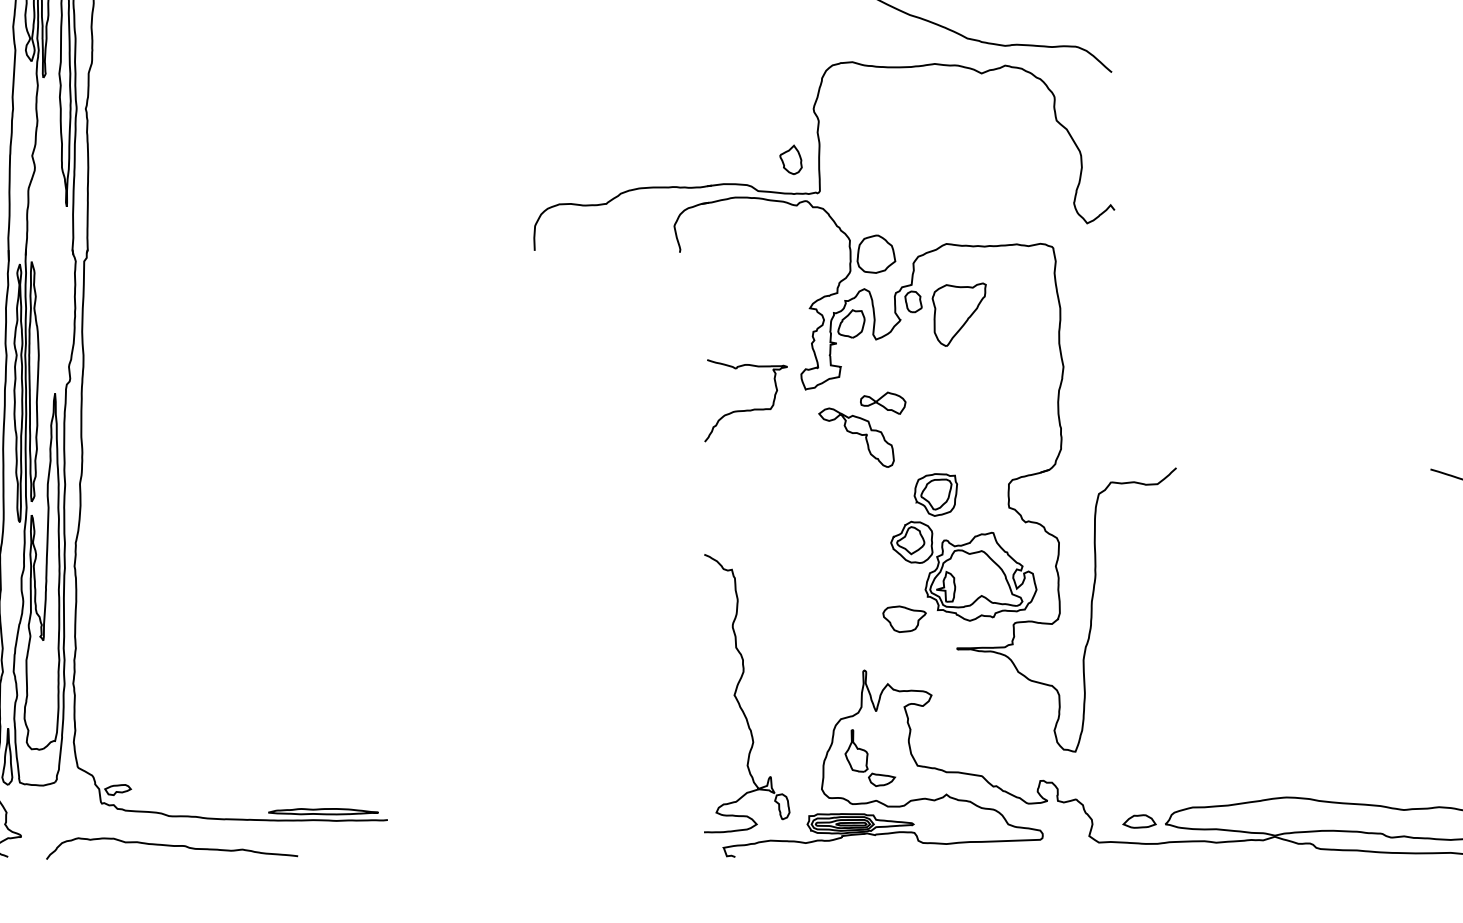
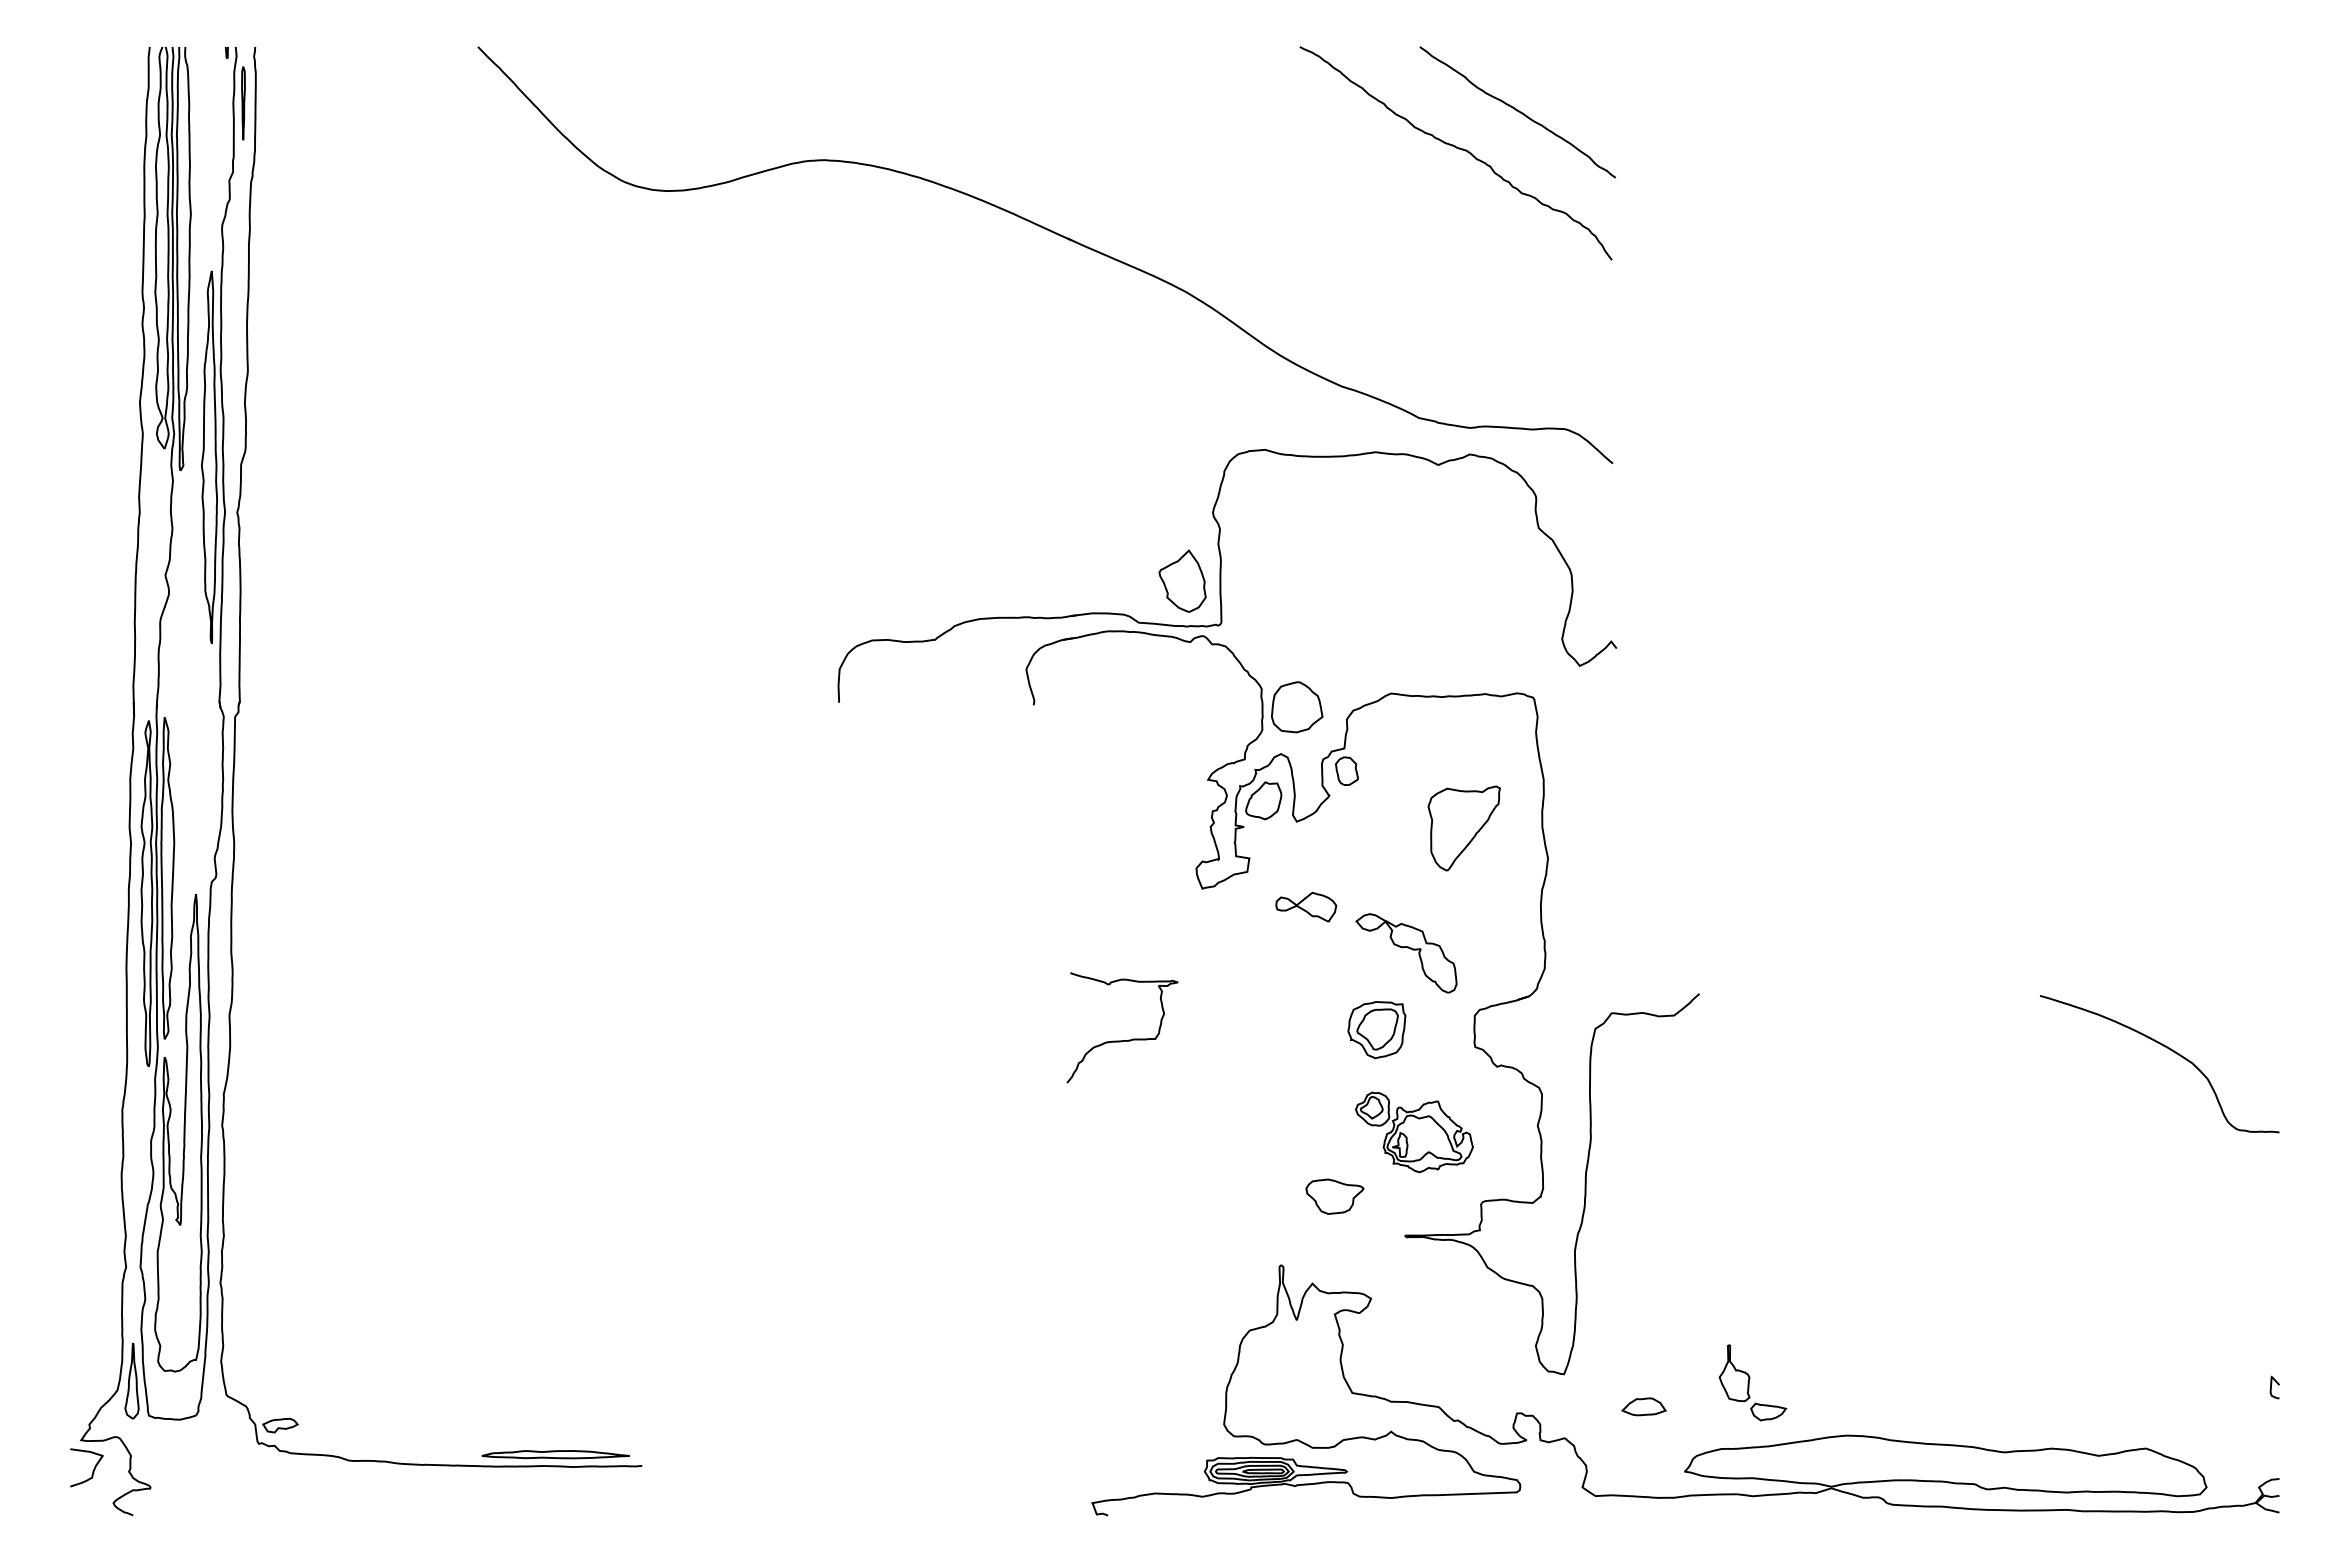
part: (790, 159) -> (1182, 580), size x1.6
part: (958, 314) -> (1463, 828), moved
curve: (746, 410) -> (1122, 1040), moved
part: (856, 437) -> (1406, 953), moved
part: (963, 571) -> (1414, 1132), size x0.6
part: (737, 689) -> (1110, 1291), removed
part: (869, 757) -> (1752, 1382), moved
part: (1139, 821) -> (1643, 1406), moved
curve: (171, 846) -> (352, 1501), removed

